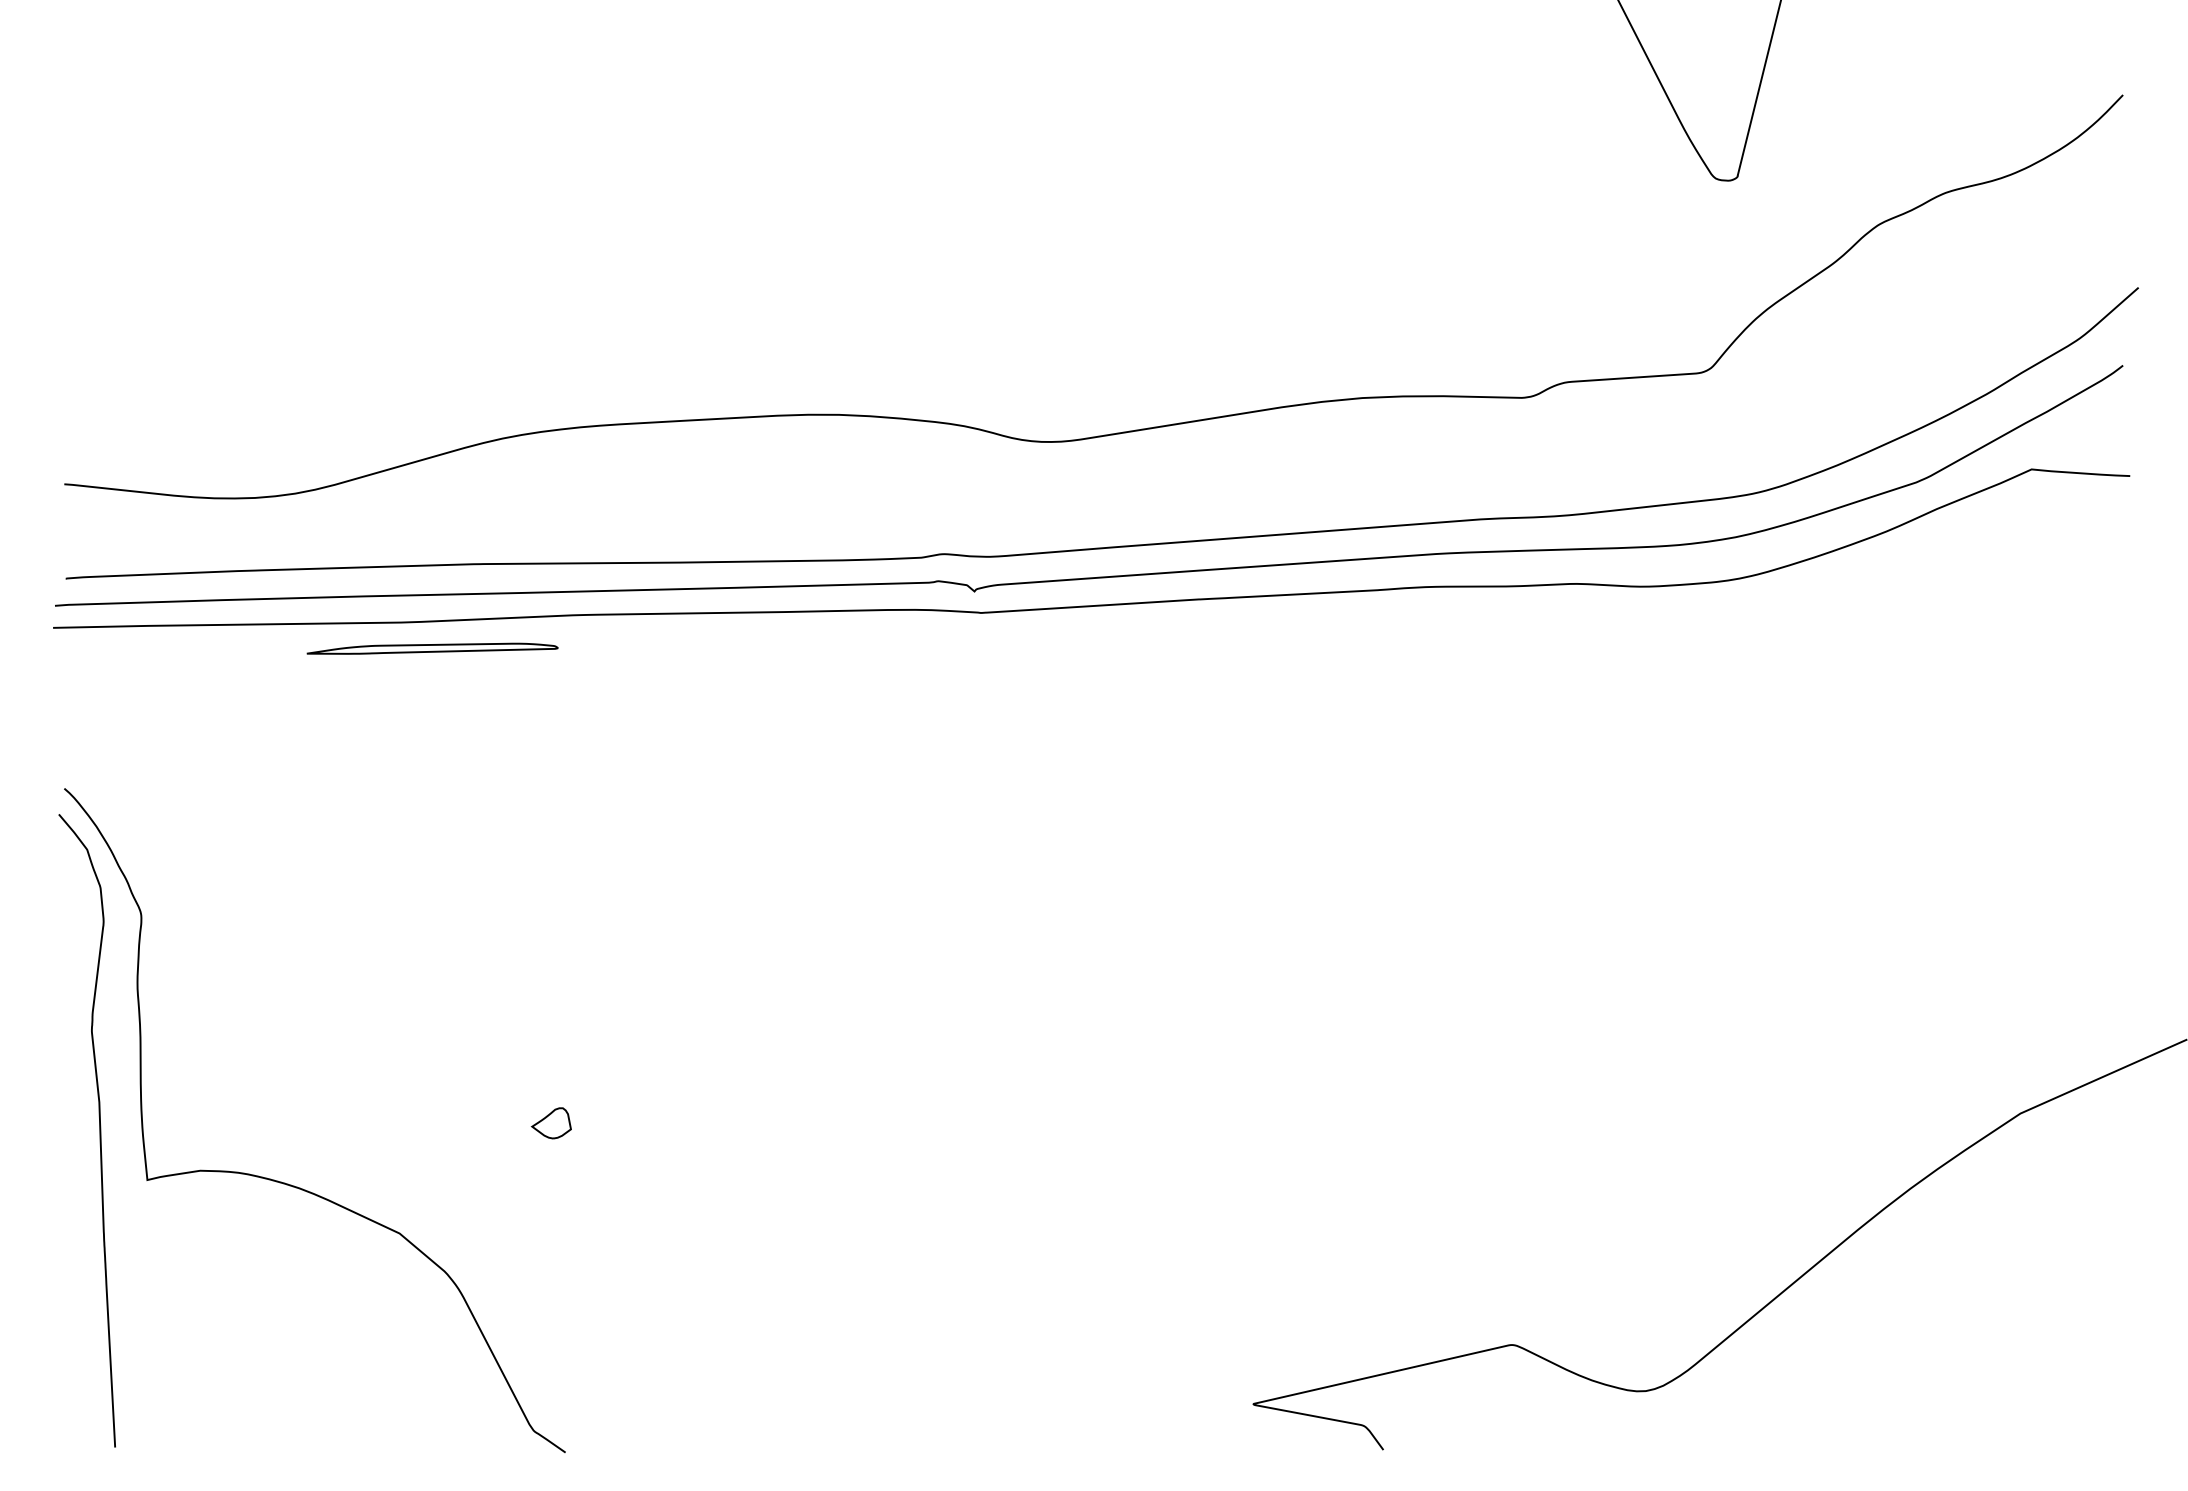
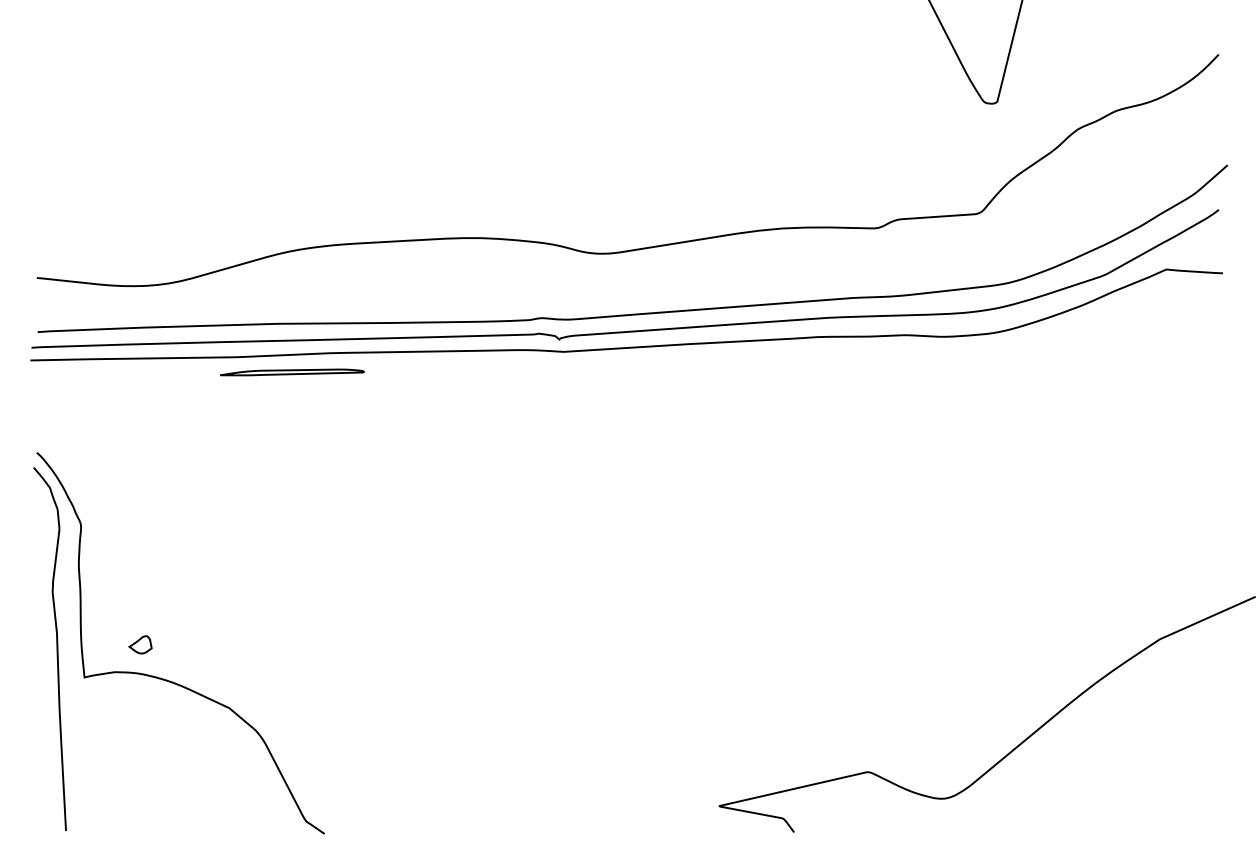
part: (432, 648) -> (292, 372), moved
part: (551, 1122) -> (140, 644), moved

